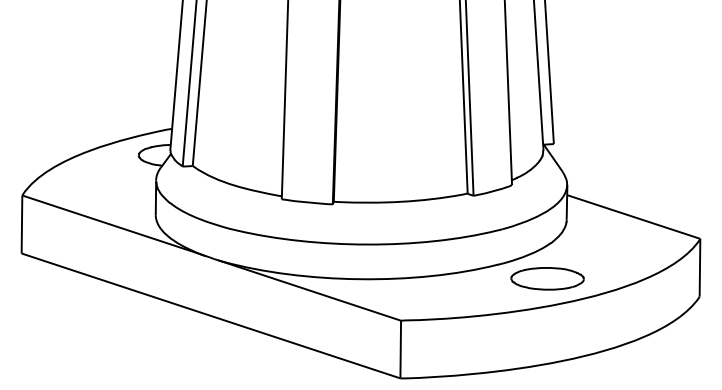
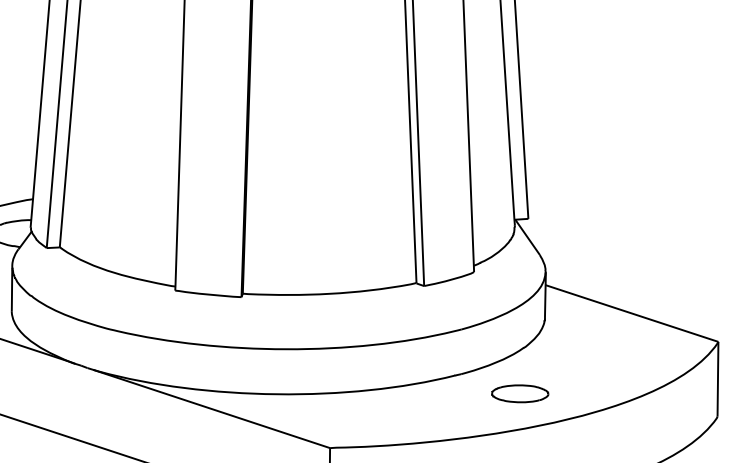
part: (547, 278) -> (520, 393), size x0.6

